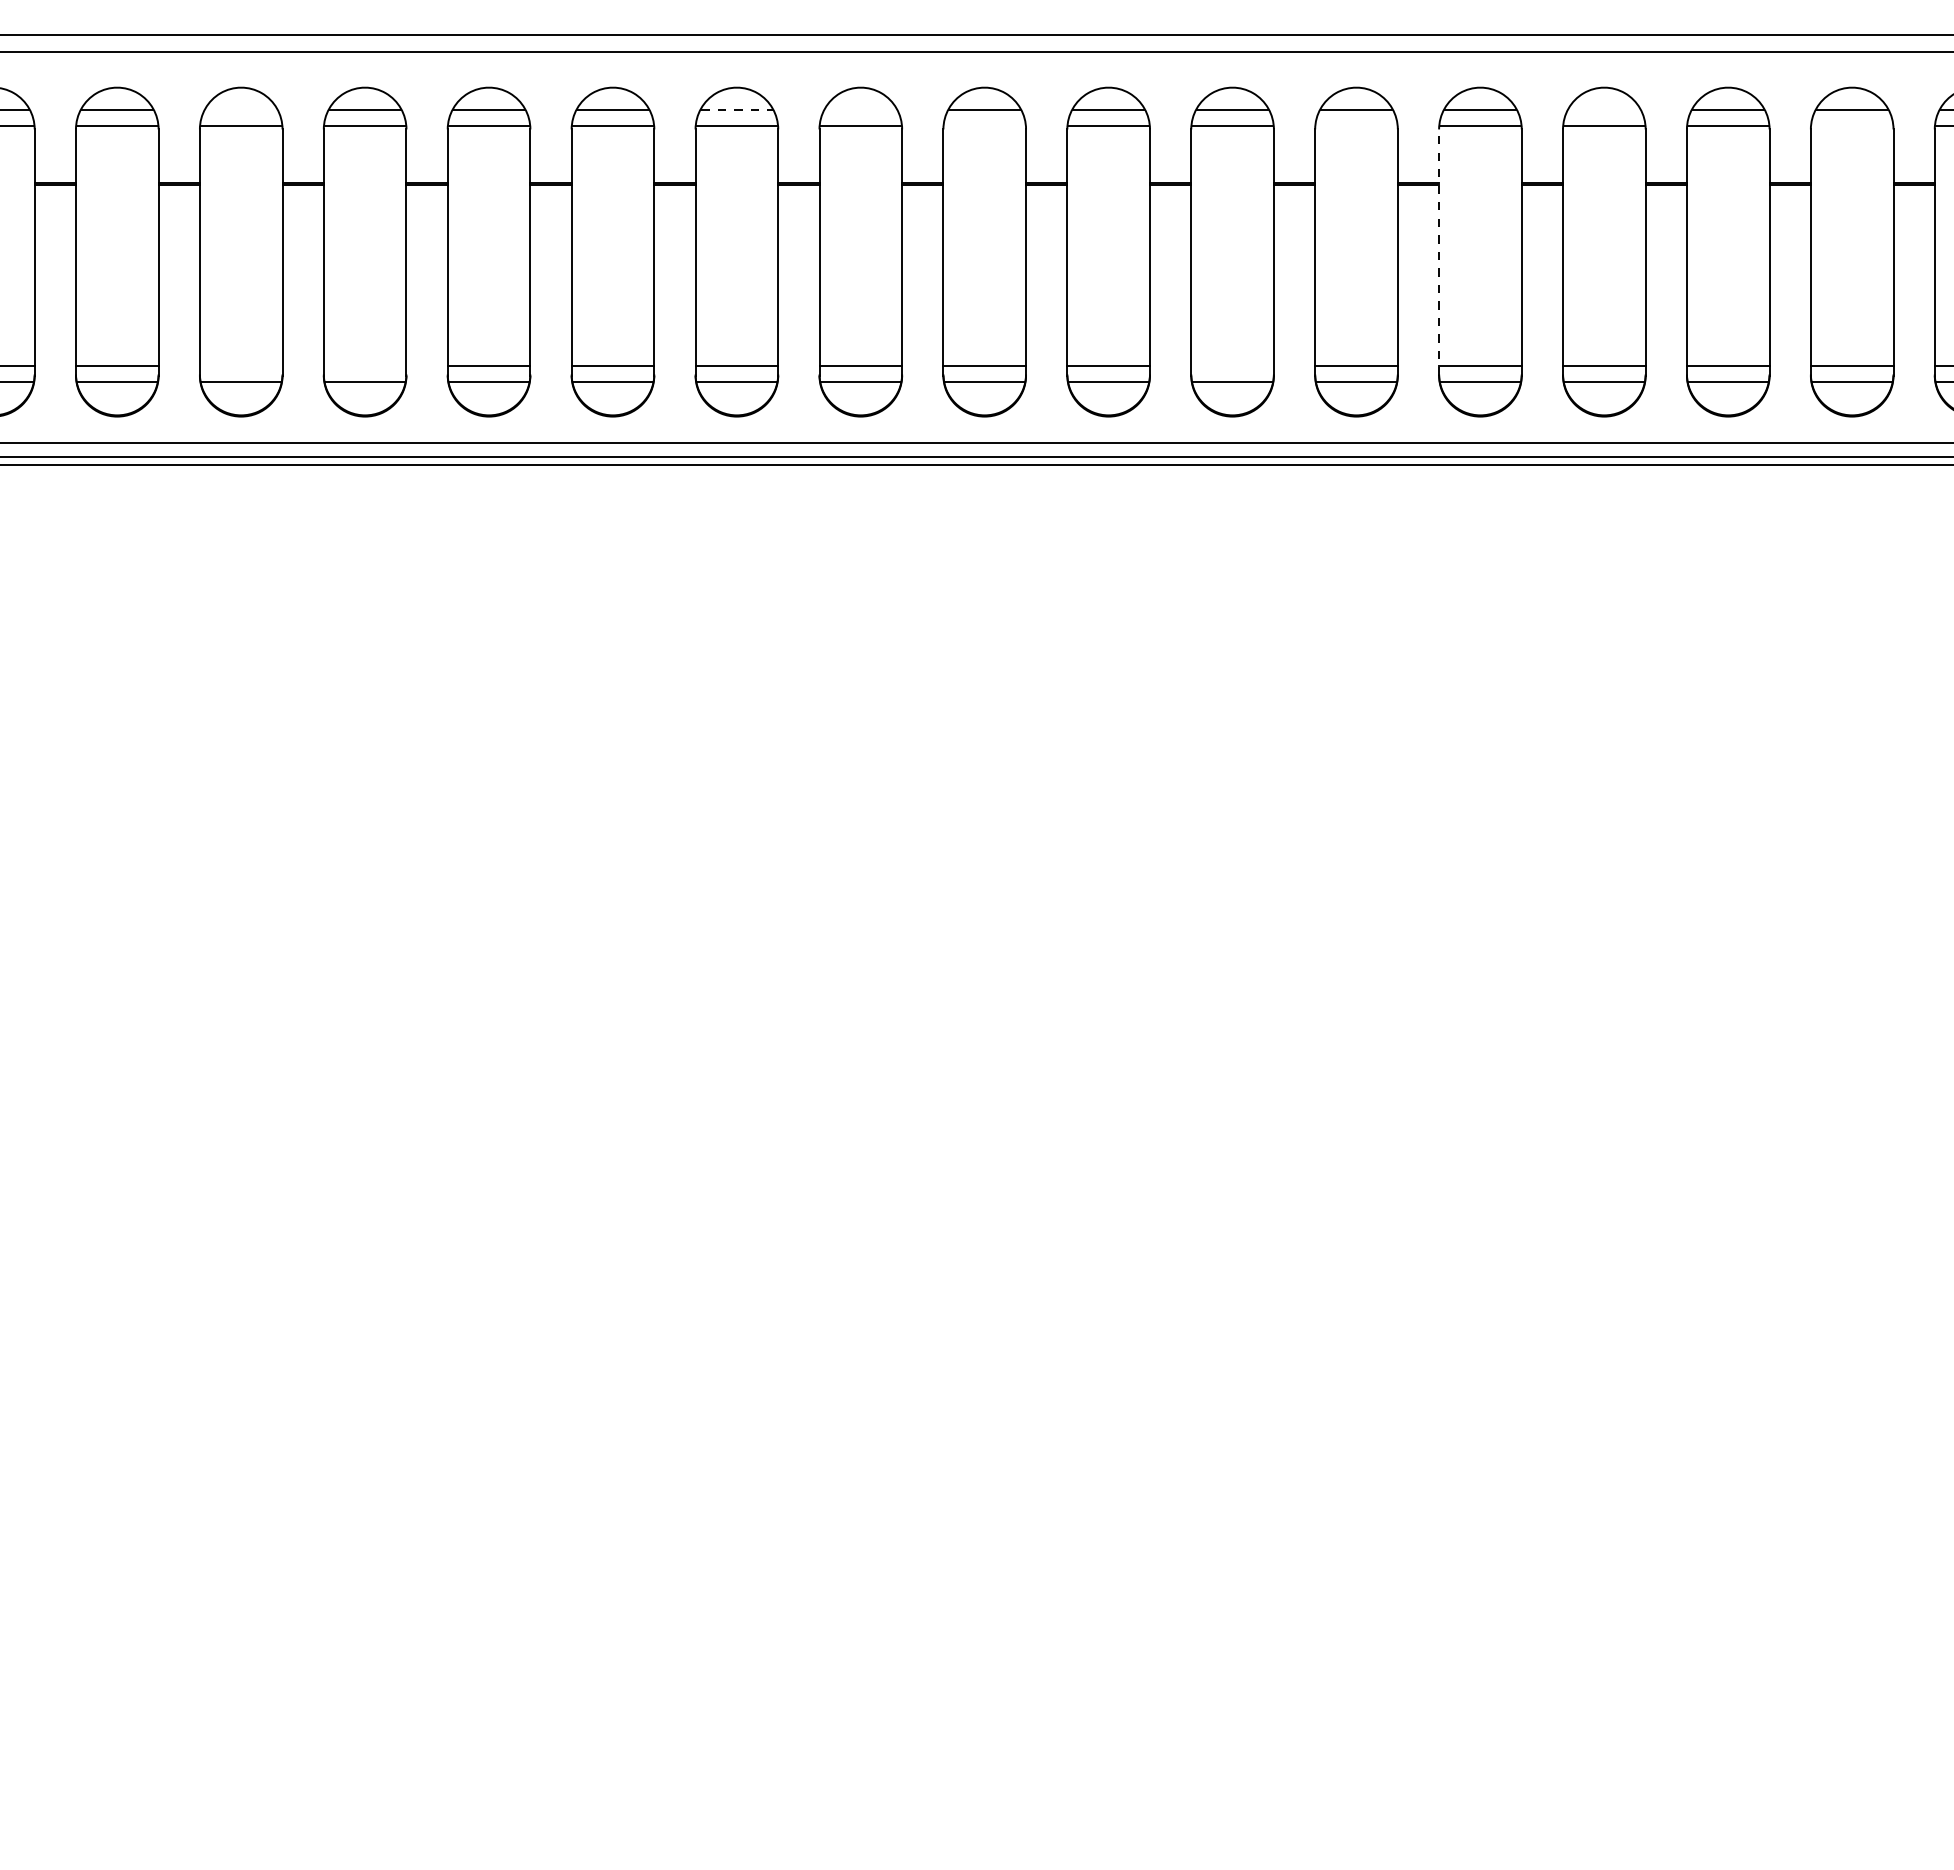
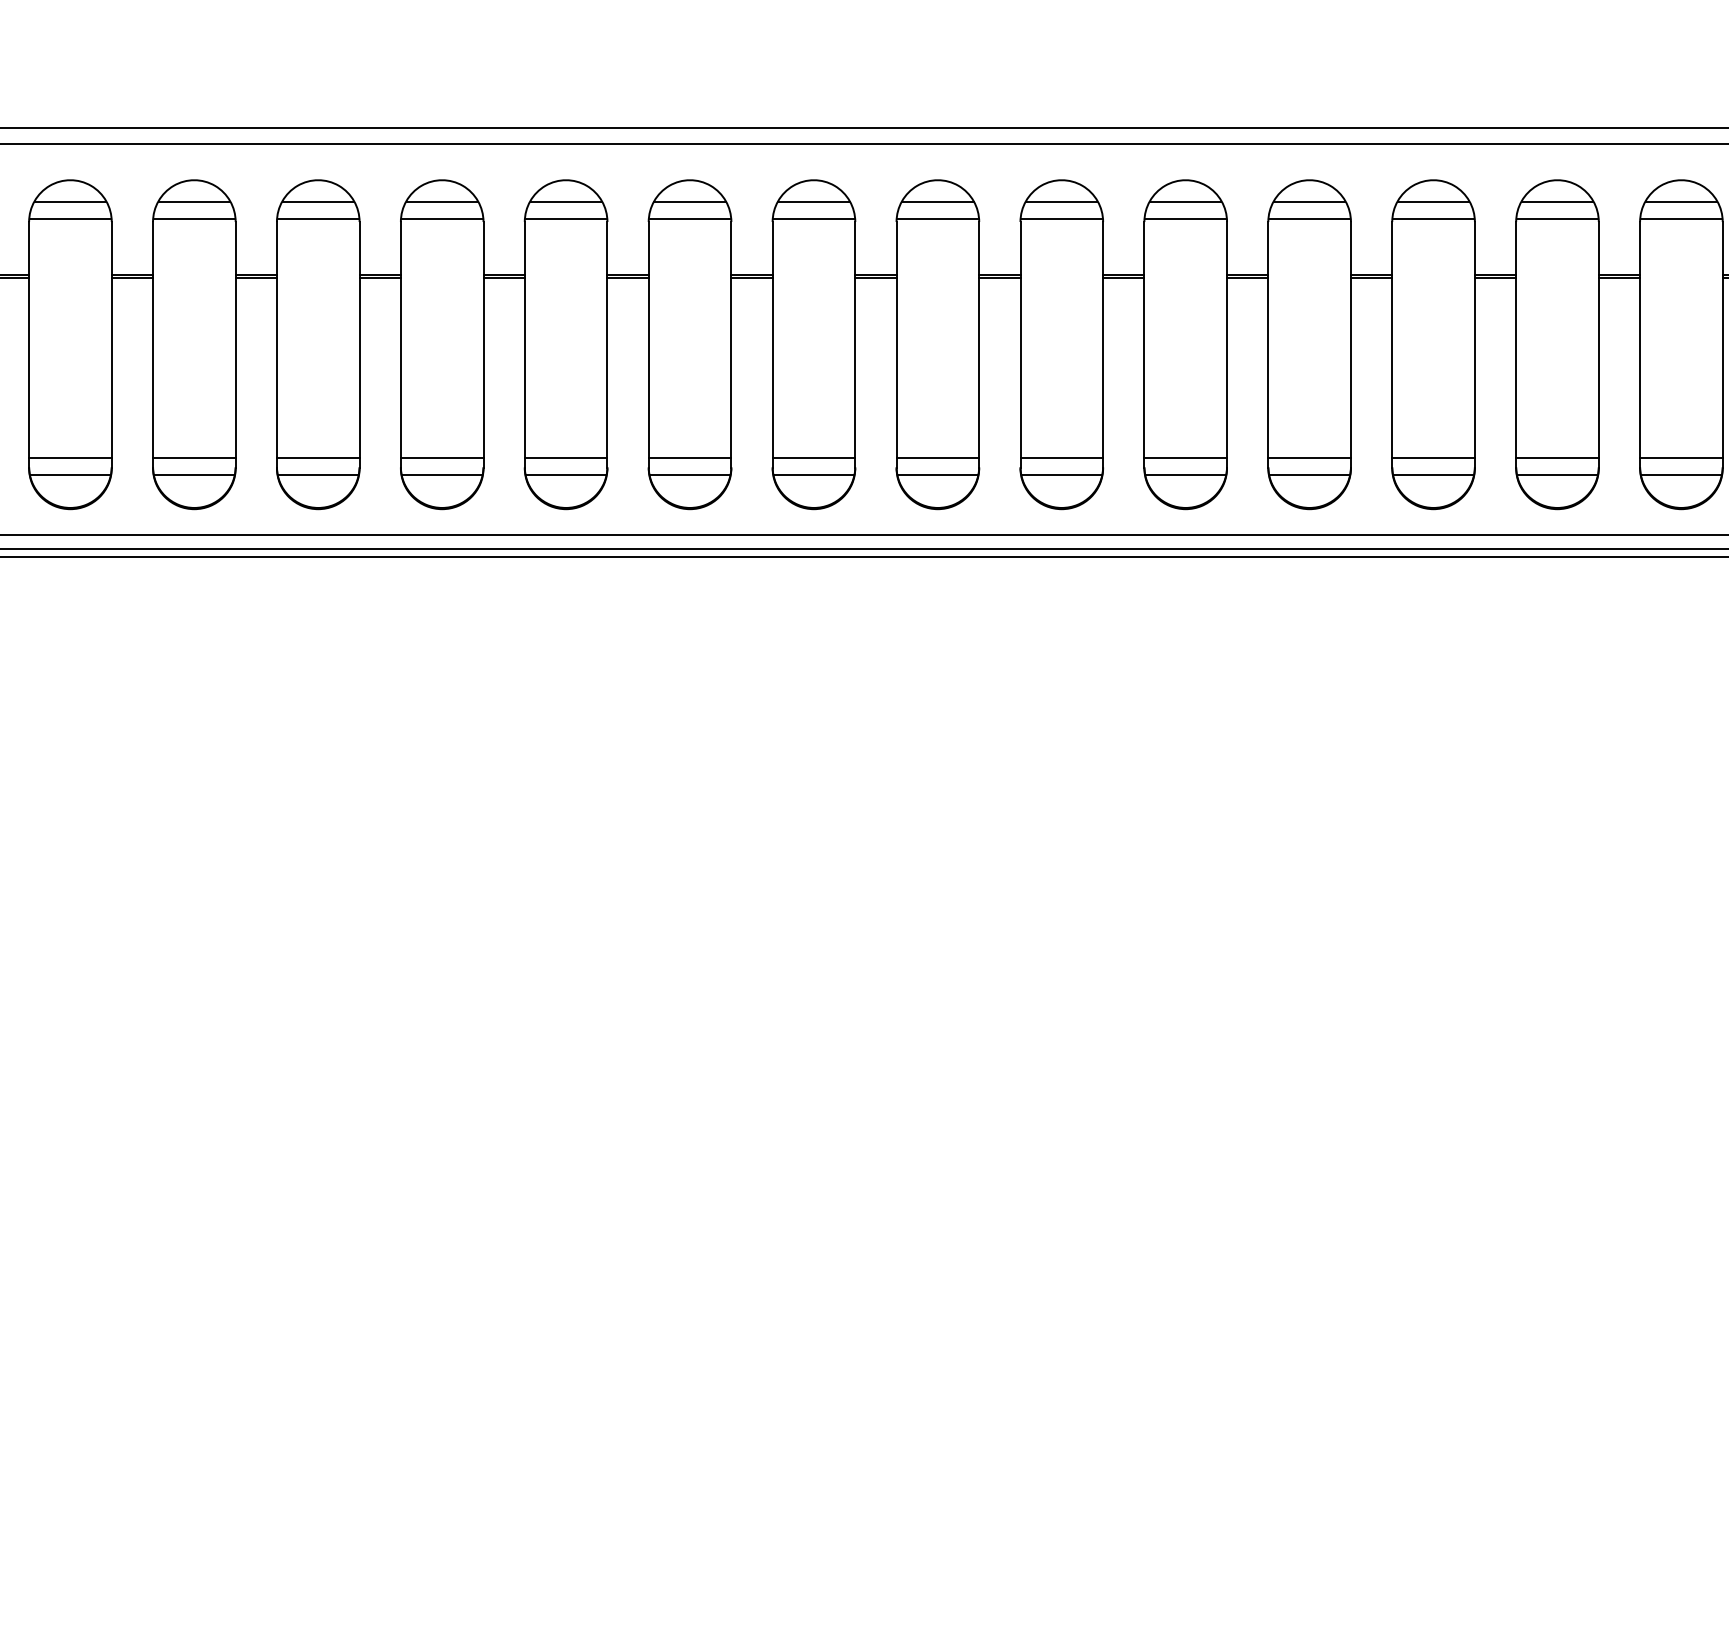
line: (240, 109) -> (69, 202), added
line: (736, 109) -> (565, 202), dashed -> solid
line: (860, 109) -> (689, 202), added
line: (1603, 109) -> (1432, 202), added
line: (984, 126) -> (813, 219), added
line: (1356, 126) -> (1185, 219), added
line: (1851, 126) -> (1680, 219), added
line: (1439, 252) -> (1268, 345), dashed -> solid
line: (240, 365) -> (69, 458), added
line: (364, 365) -> (193, 458), added
line: (1232, 365) -> (1061, 458), added

